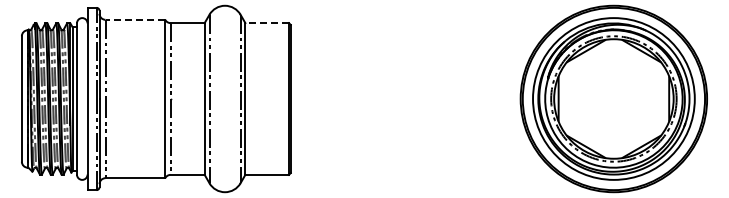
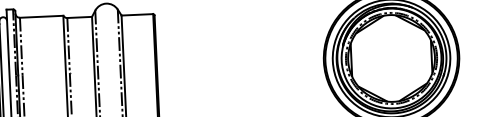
line: (135, 19) -> (41, 16), dashed -> solid
line: (267, 23) -> (137, 15), dashed -> solid

